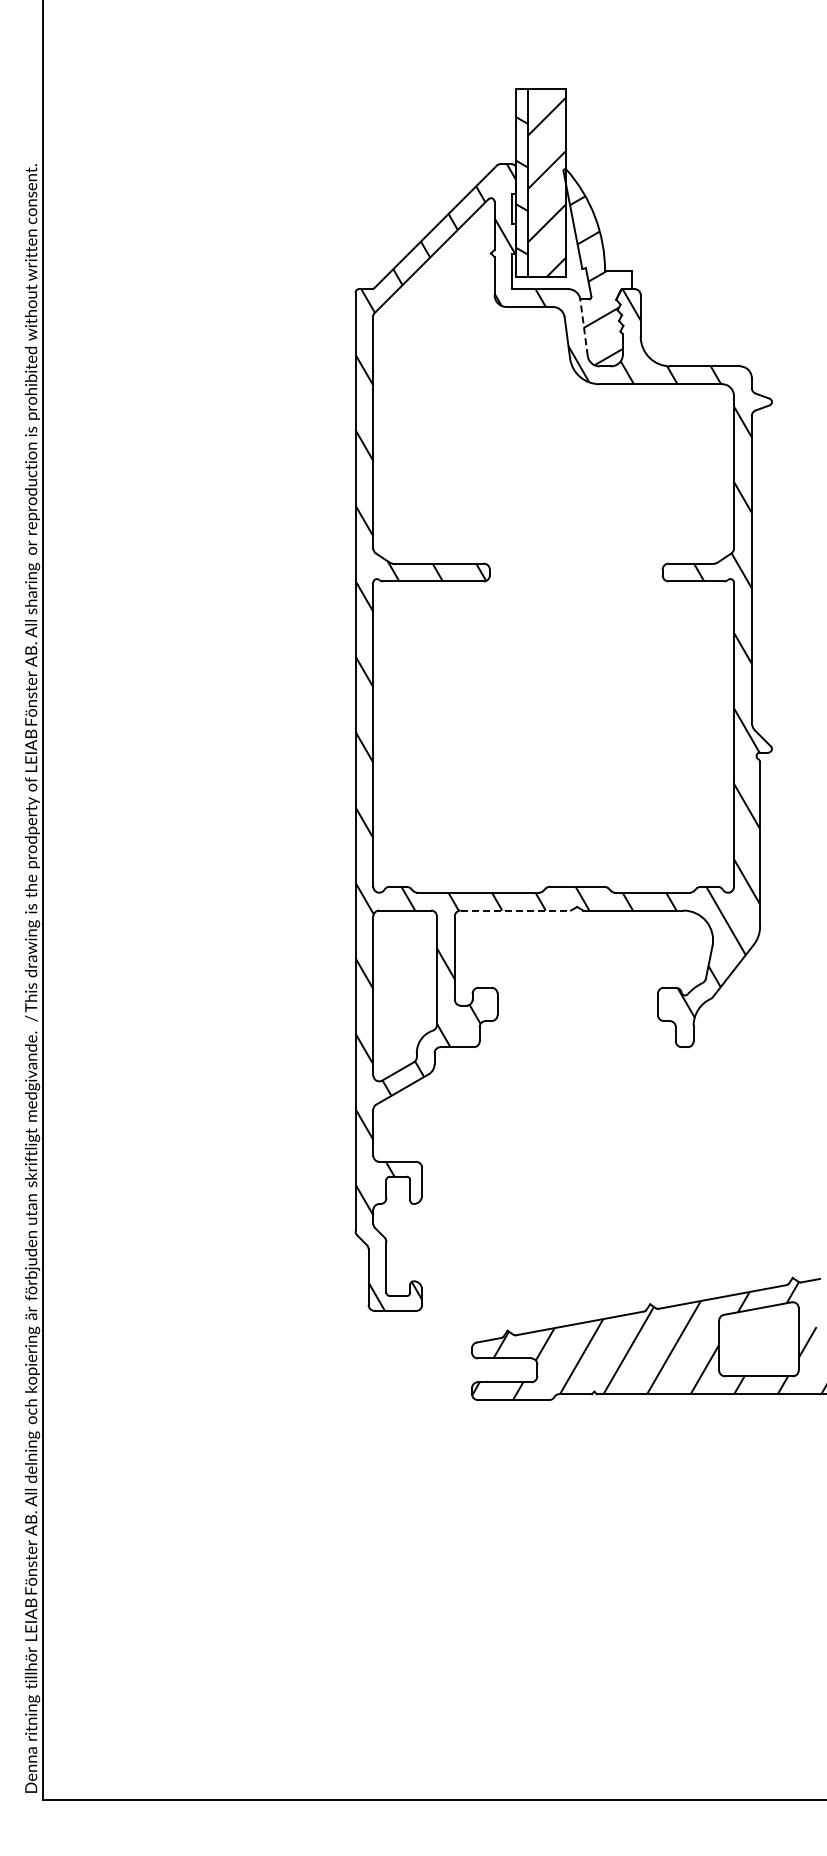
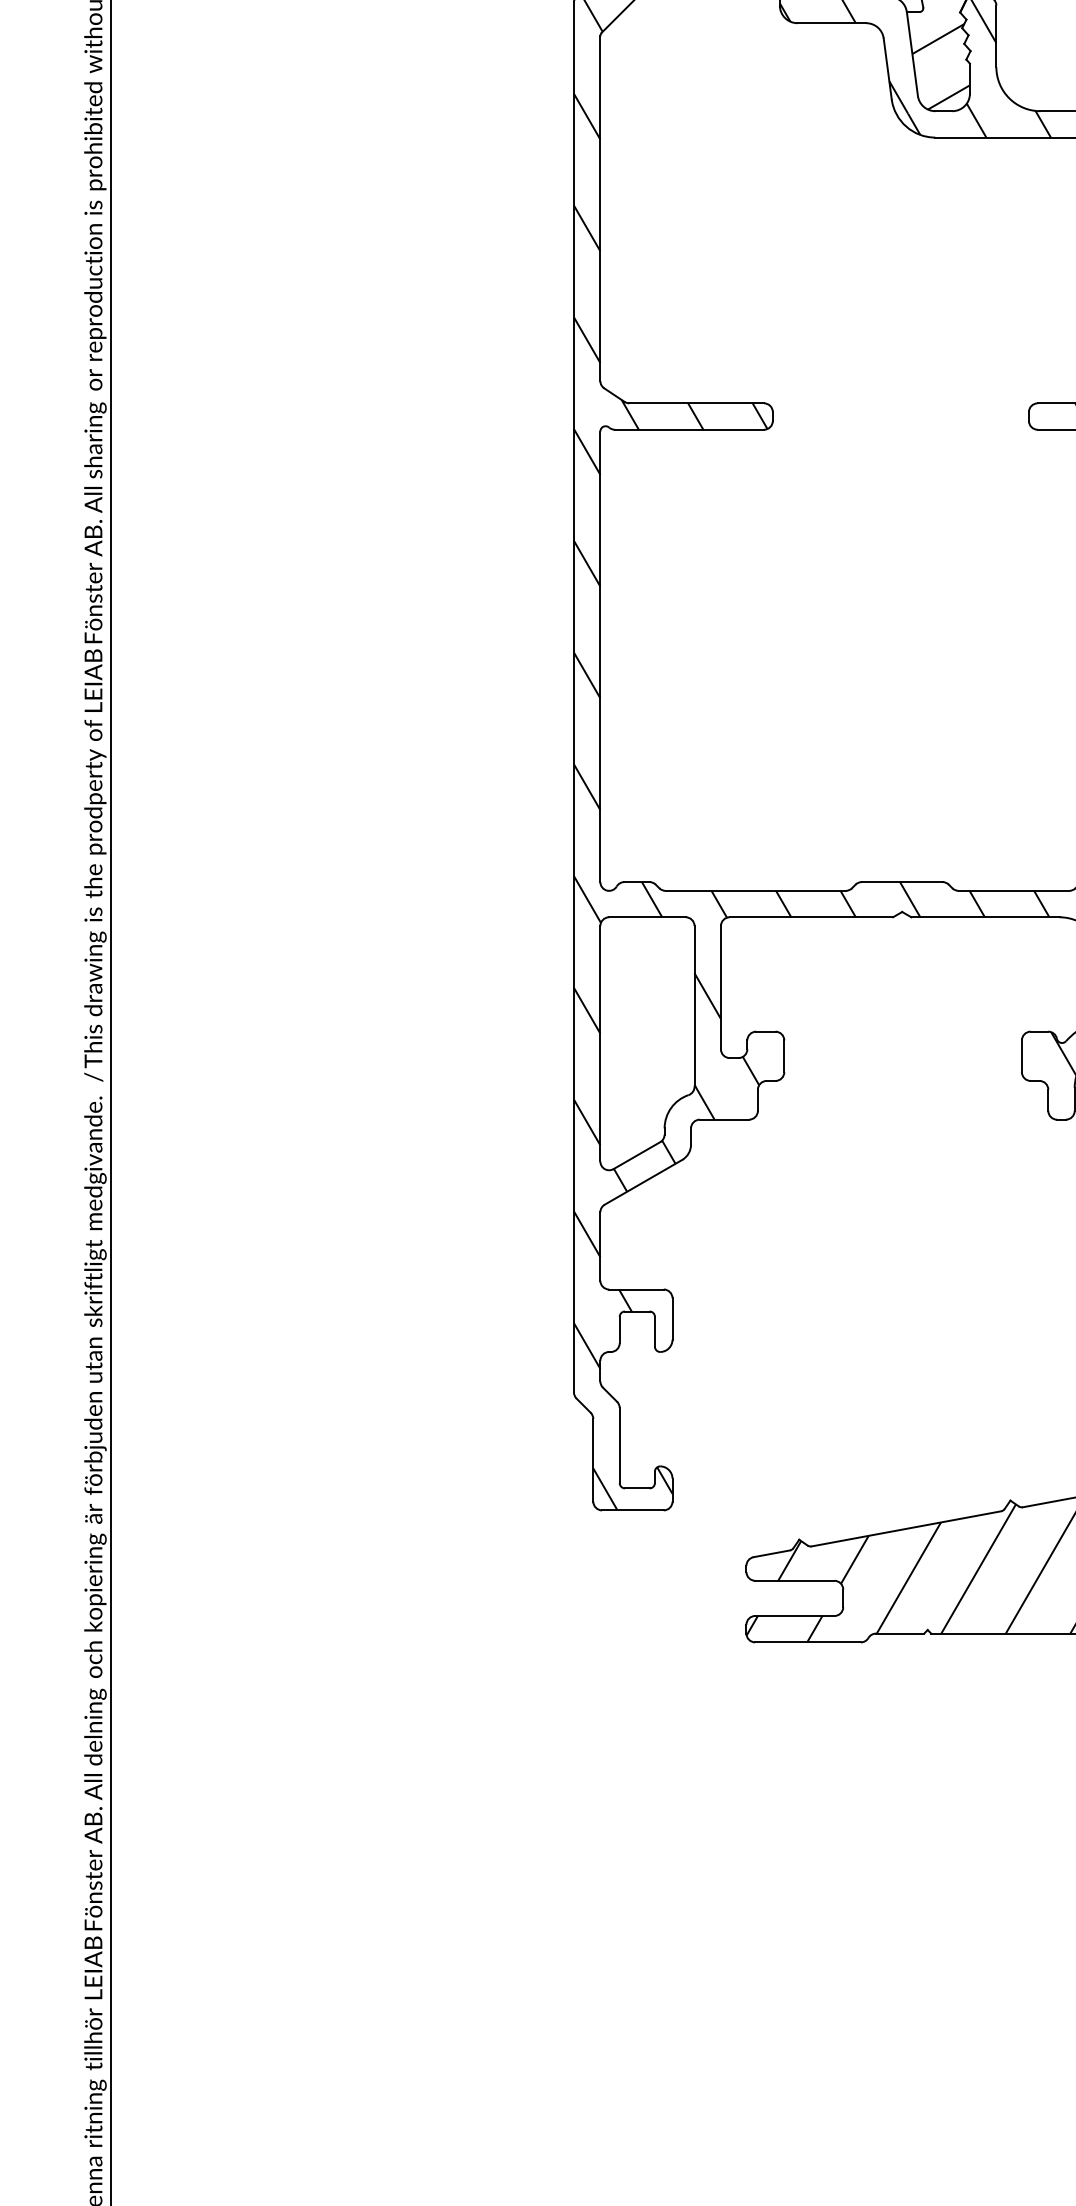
line: (584, 327) -> (913, 53), dashed -> solid
line: (516, 910) -> (812, 917), dashed -> solid

